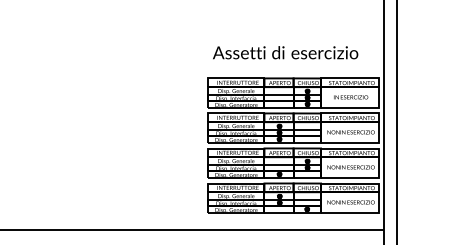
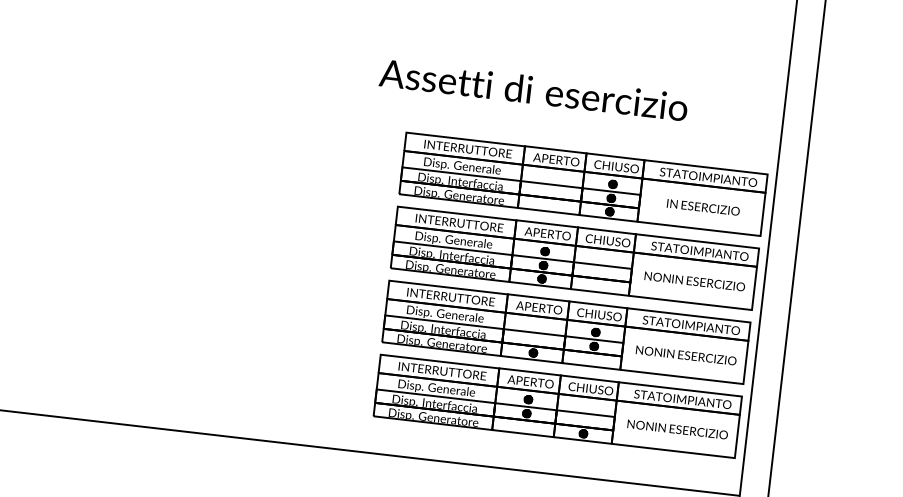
text: (285, 52) -> (533, 89), moved

